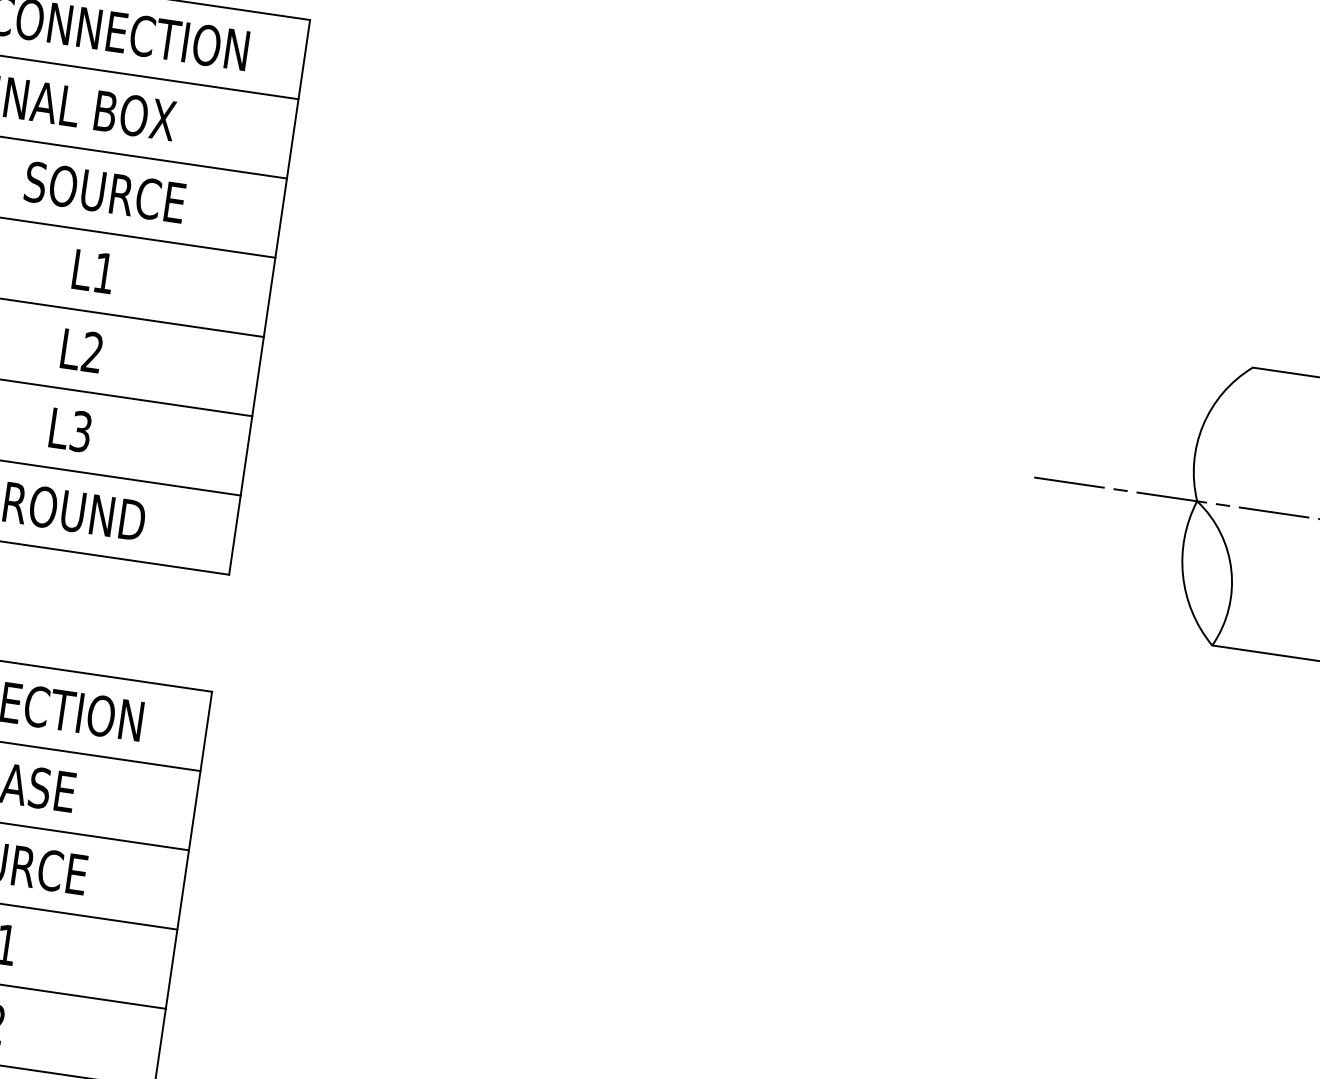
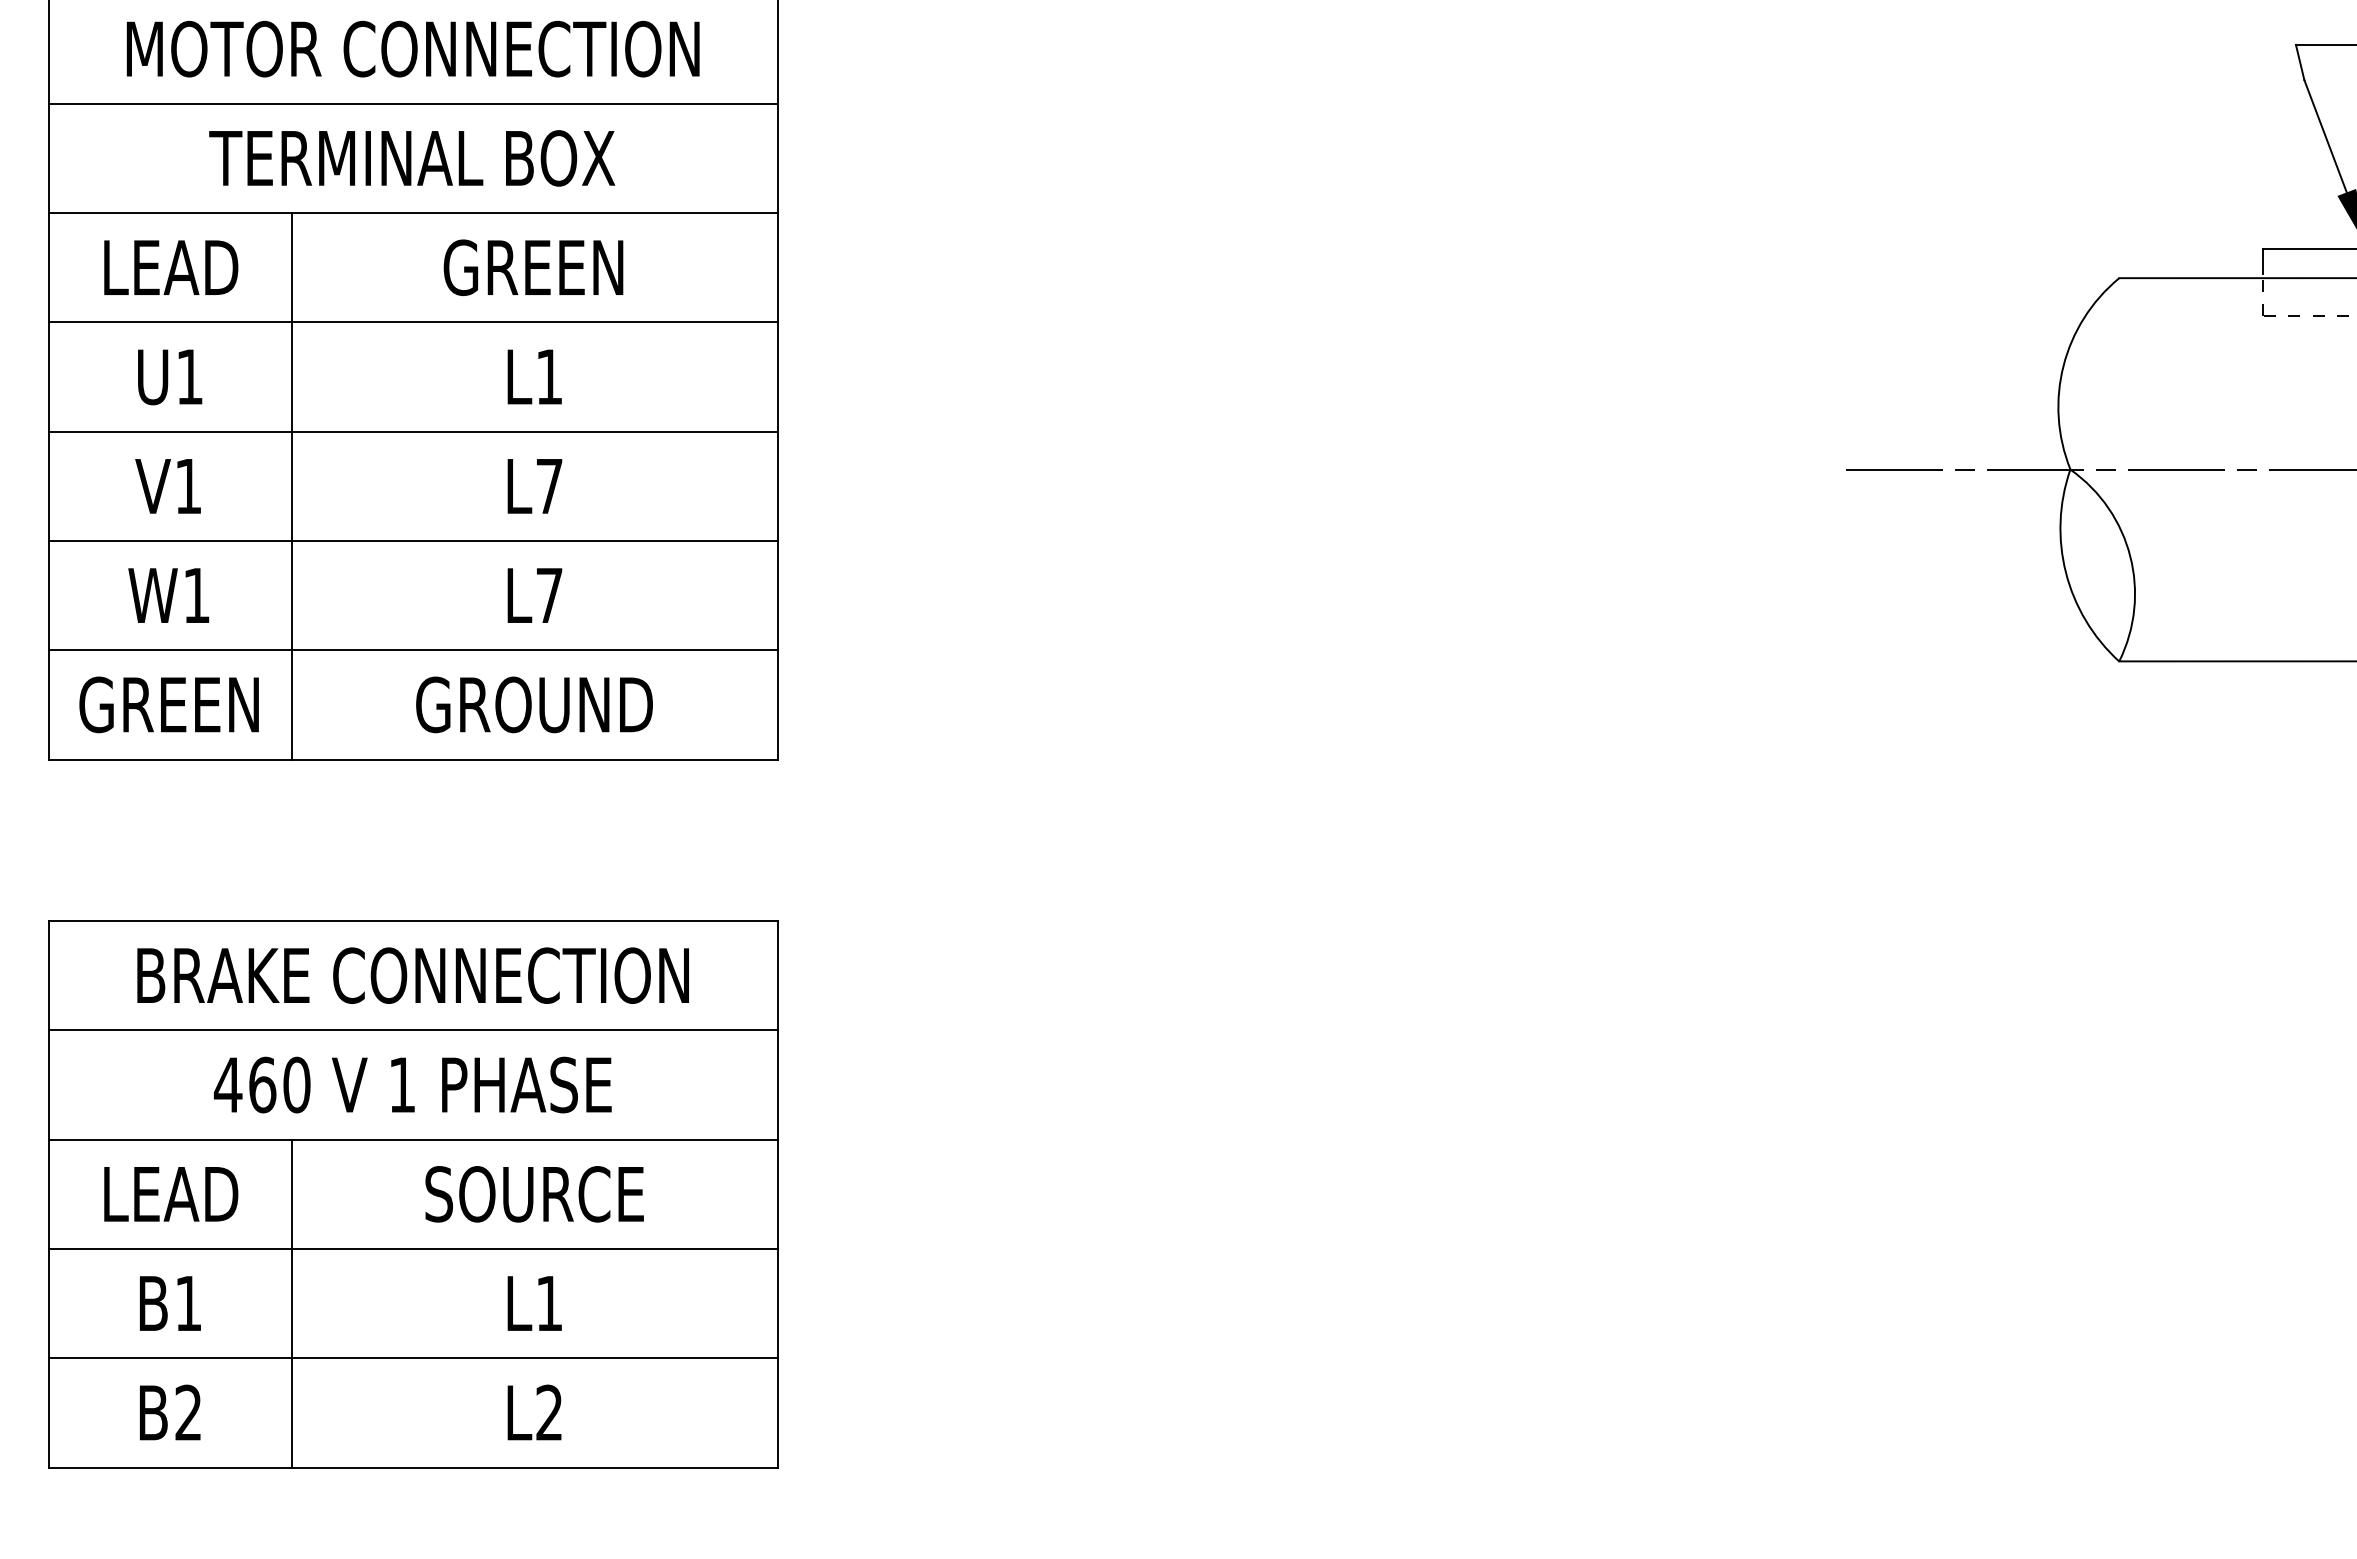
text: (104, 192) -> (534, 267), SOURCE -> GREEN
text: (92, 351) -> (549, 485), L2 -> L7
text: (81, 431) -> (549, 595), L3 -> L7

